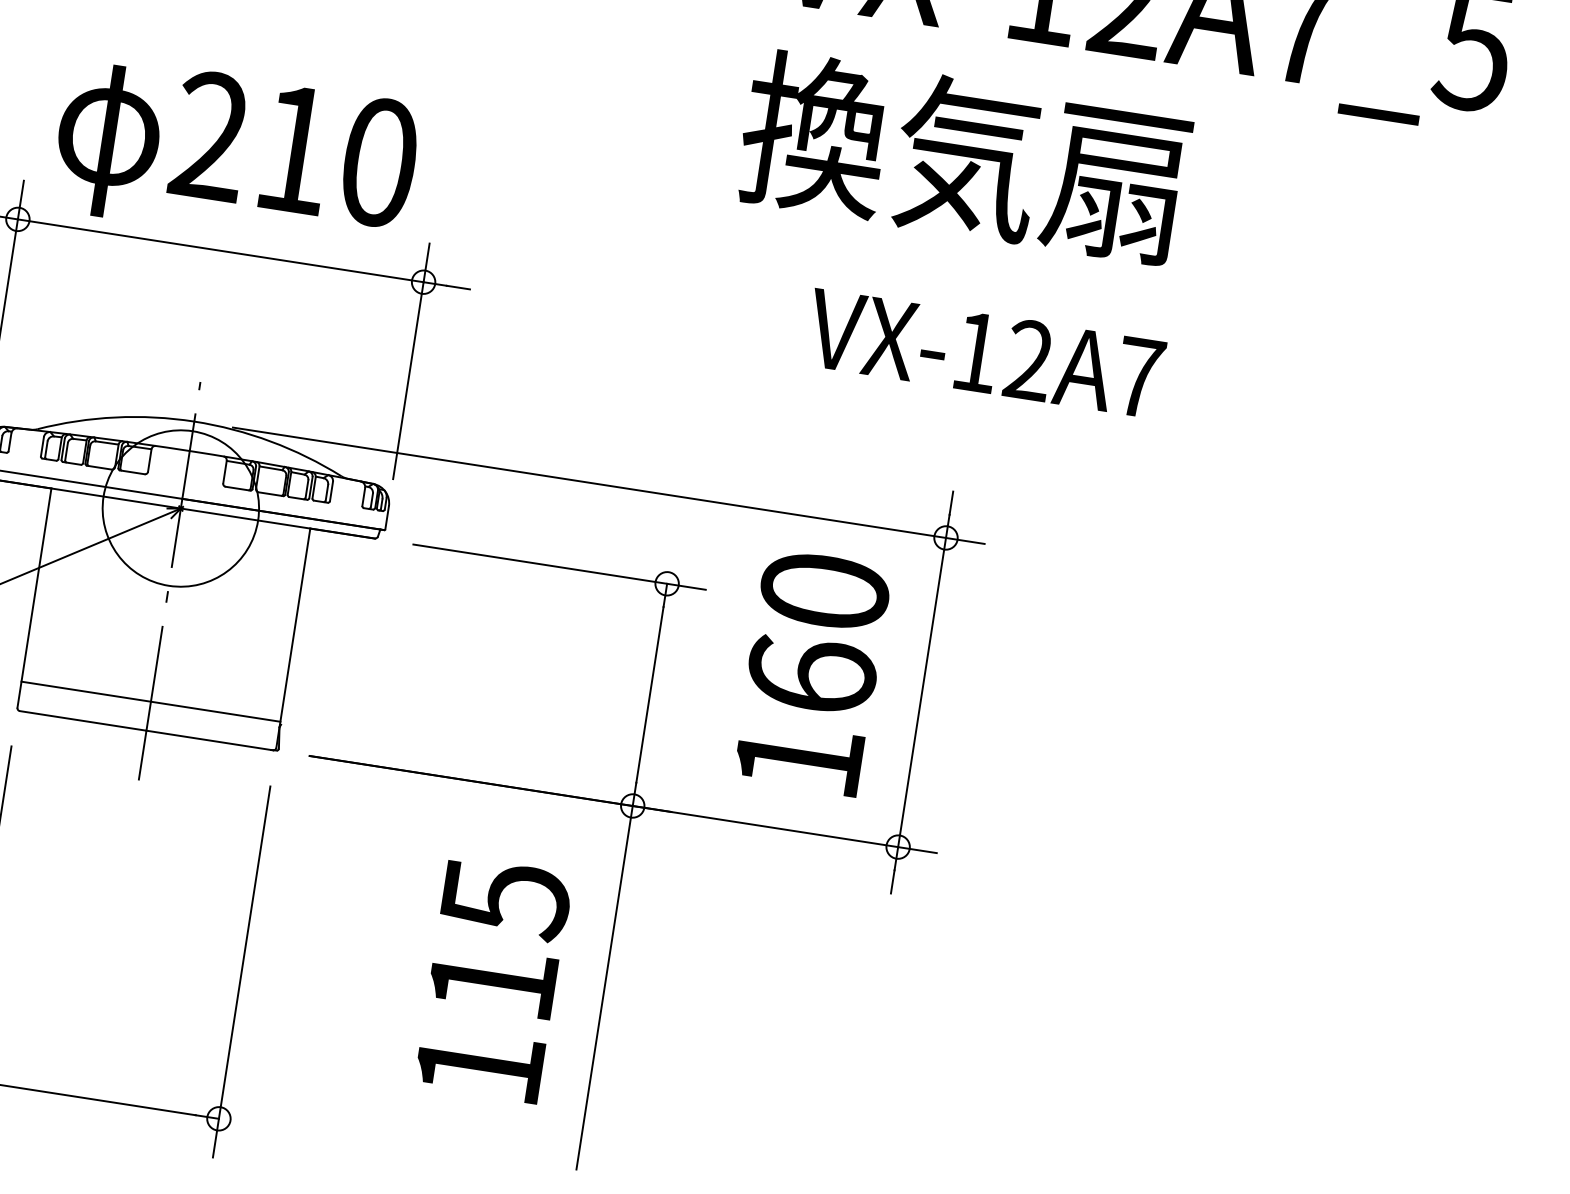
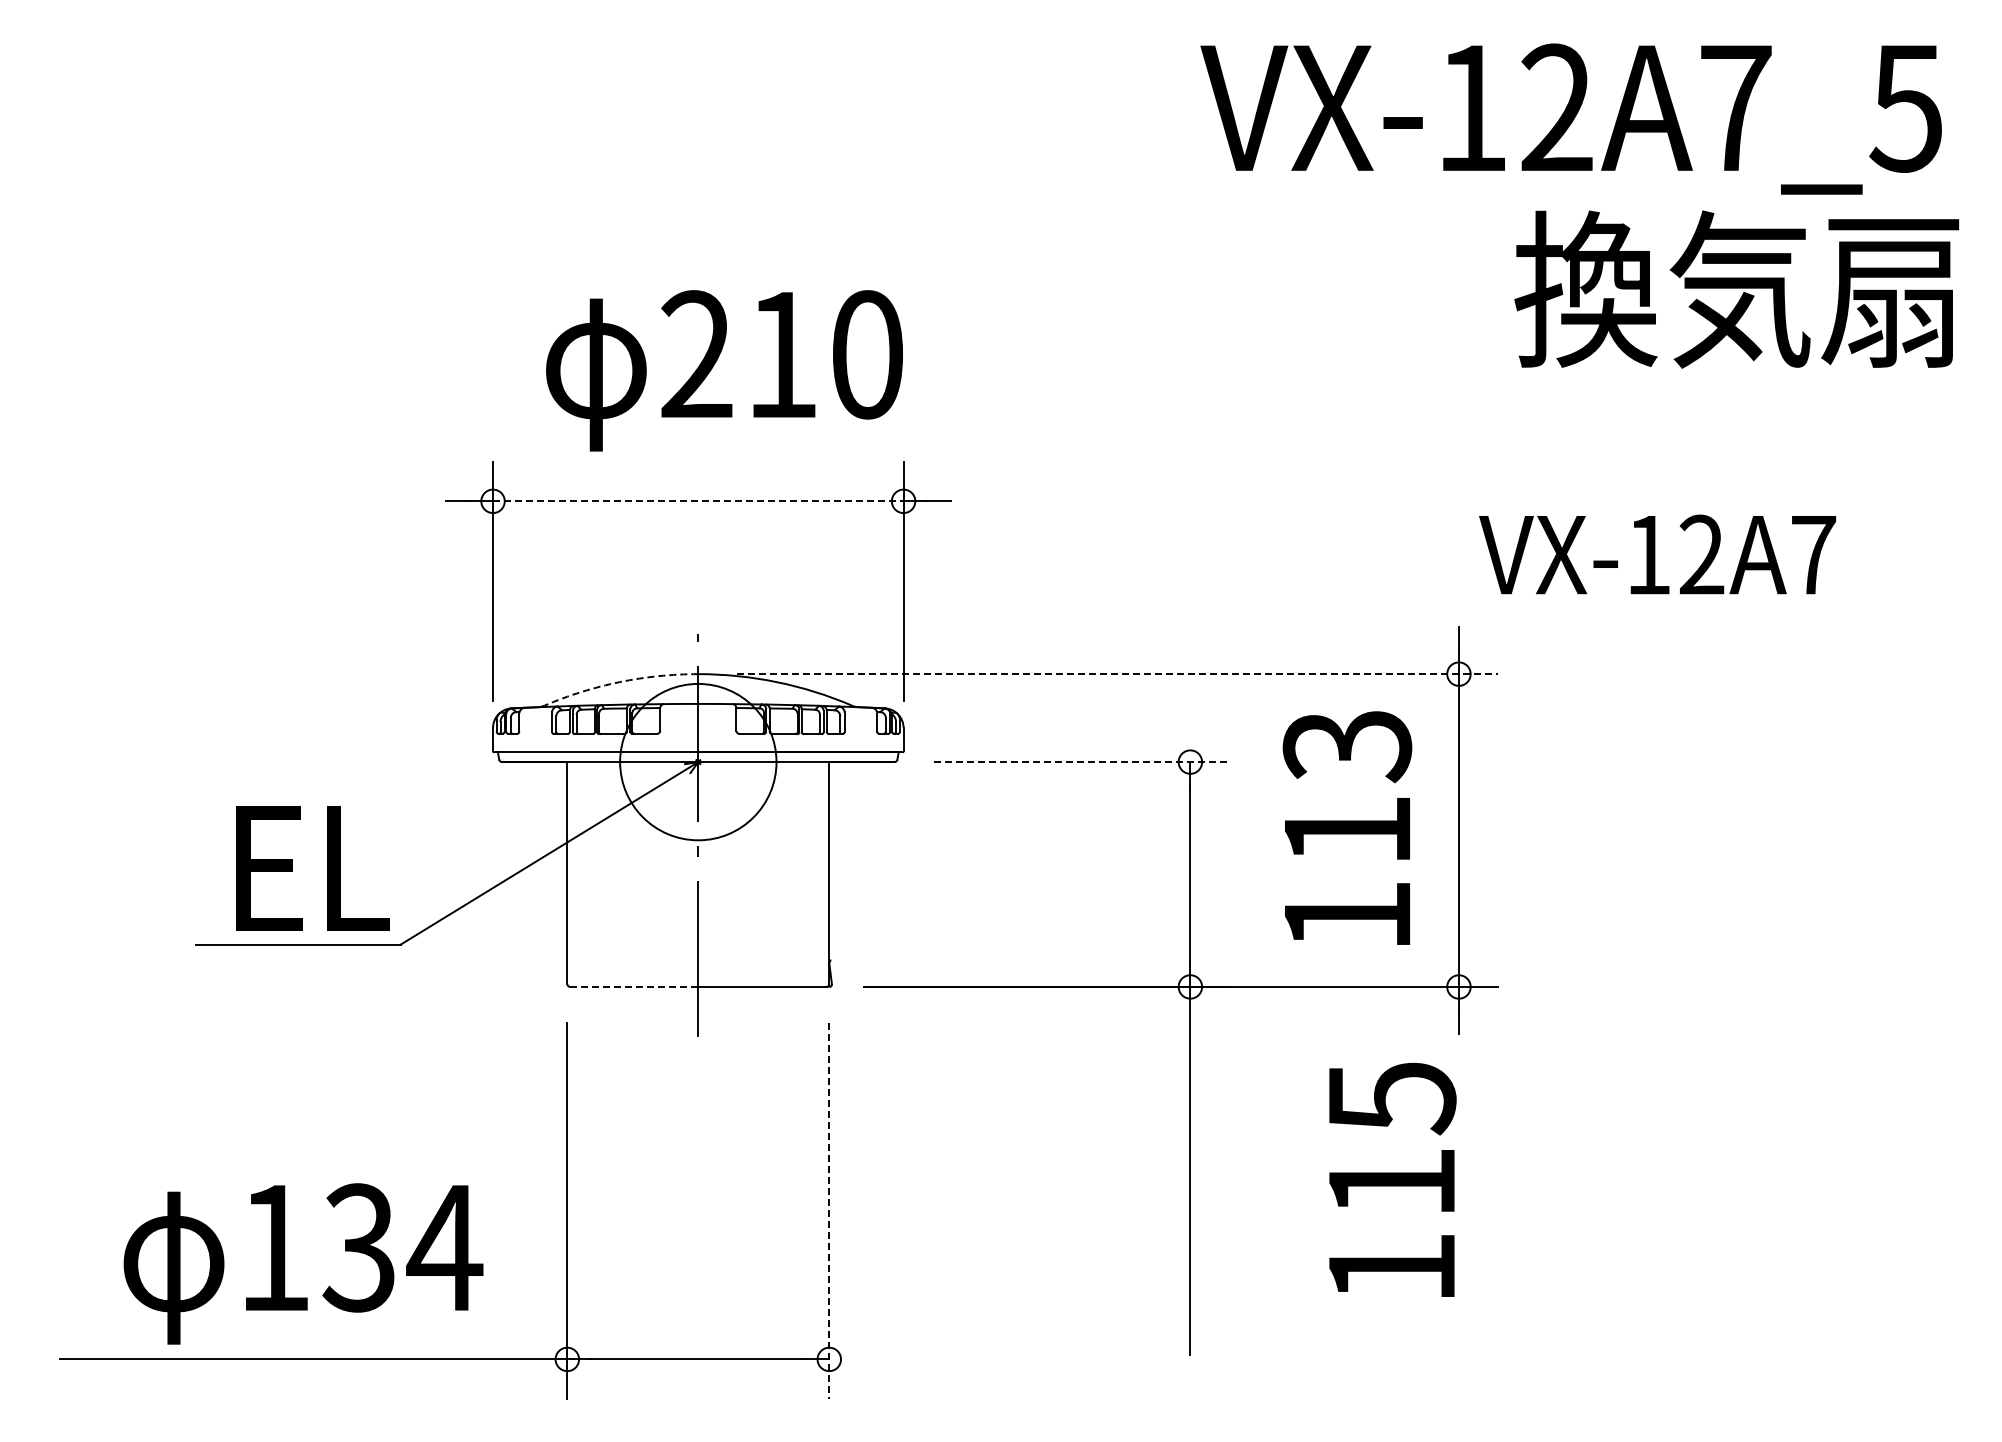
text: (235, 156) -> (724, 370), moved
text: (963, 157) -> (1736, 289), moved
line: (220, 251) -> (698, 501), solid -> dashed
text: (985, 353) -> (1657, 554), moved
arc: (115, 417) -> (619, 682), solid -> dashed
line: (609, 486) -> (1118, 674), solid -> dashed
line: (559, 567) -> (1081, 762), solid -> dashed
text: (818, 632) -> (1347, 787), 160 -> 113
line: (151, 701) -> (698, 957), removed
line: (82, 720) -> (633, 986), solid -> dashed
line: (241, 971) -> (829, 1210), solid -> dashed
text: (493, 979) -> (1392, 1179), moved

